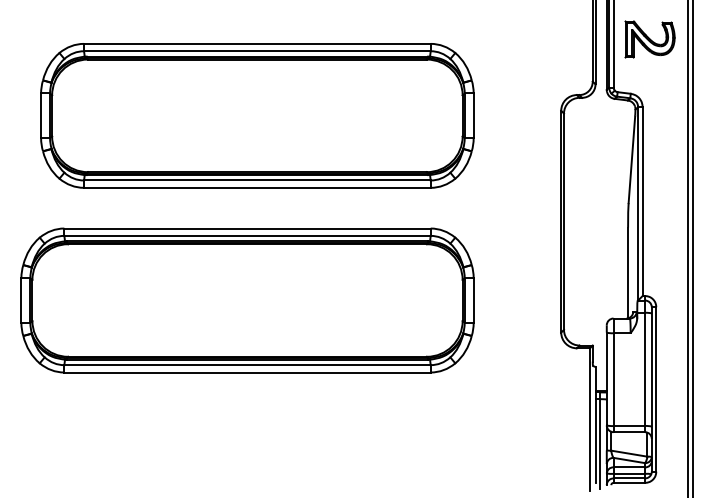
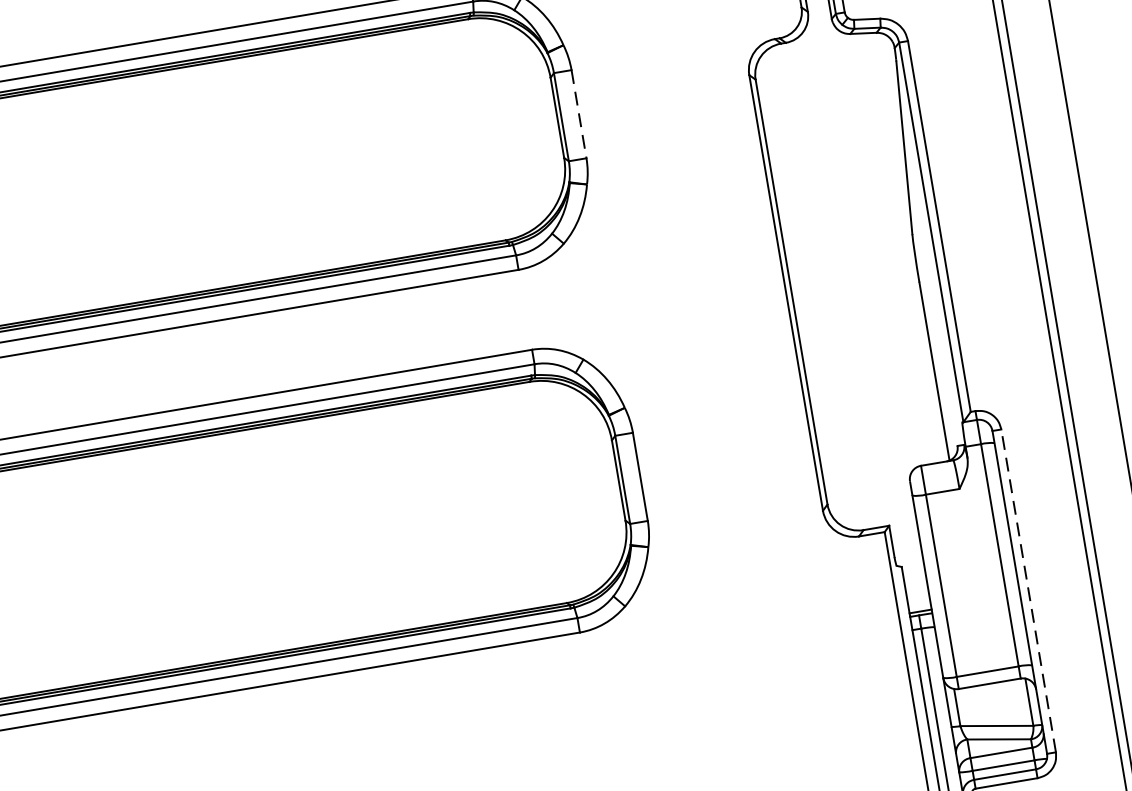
line: (473, 116) -> (578, 115), solid -> dashed
line: (656, 388) -> (1028, 588), solid -> dashed

